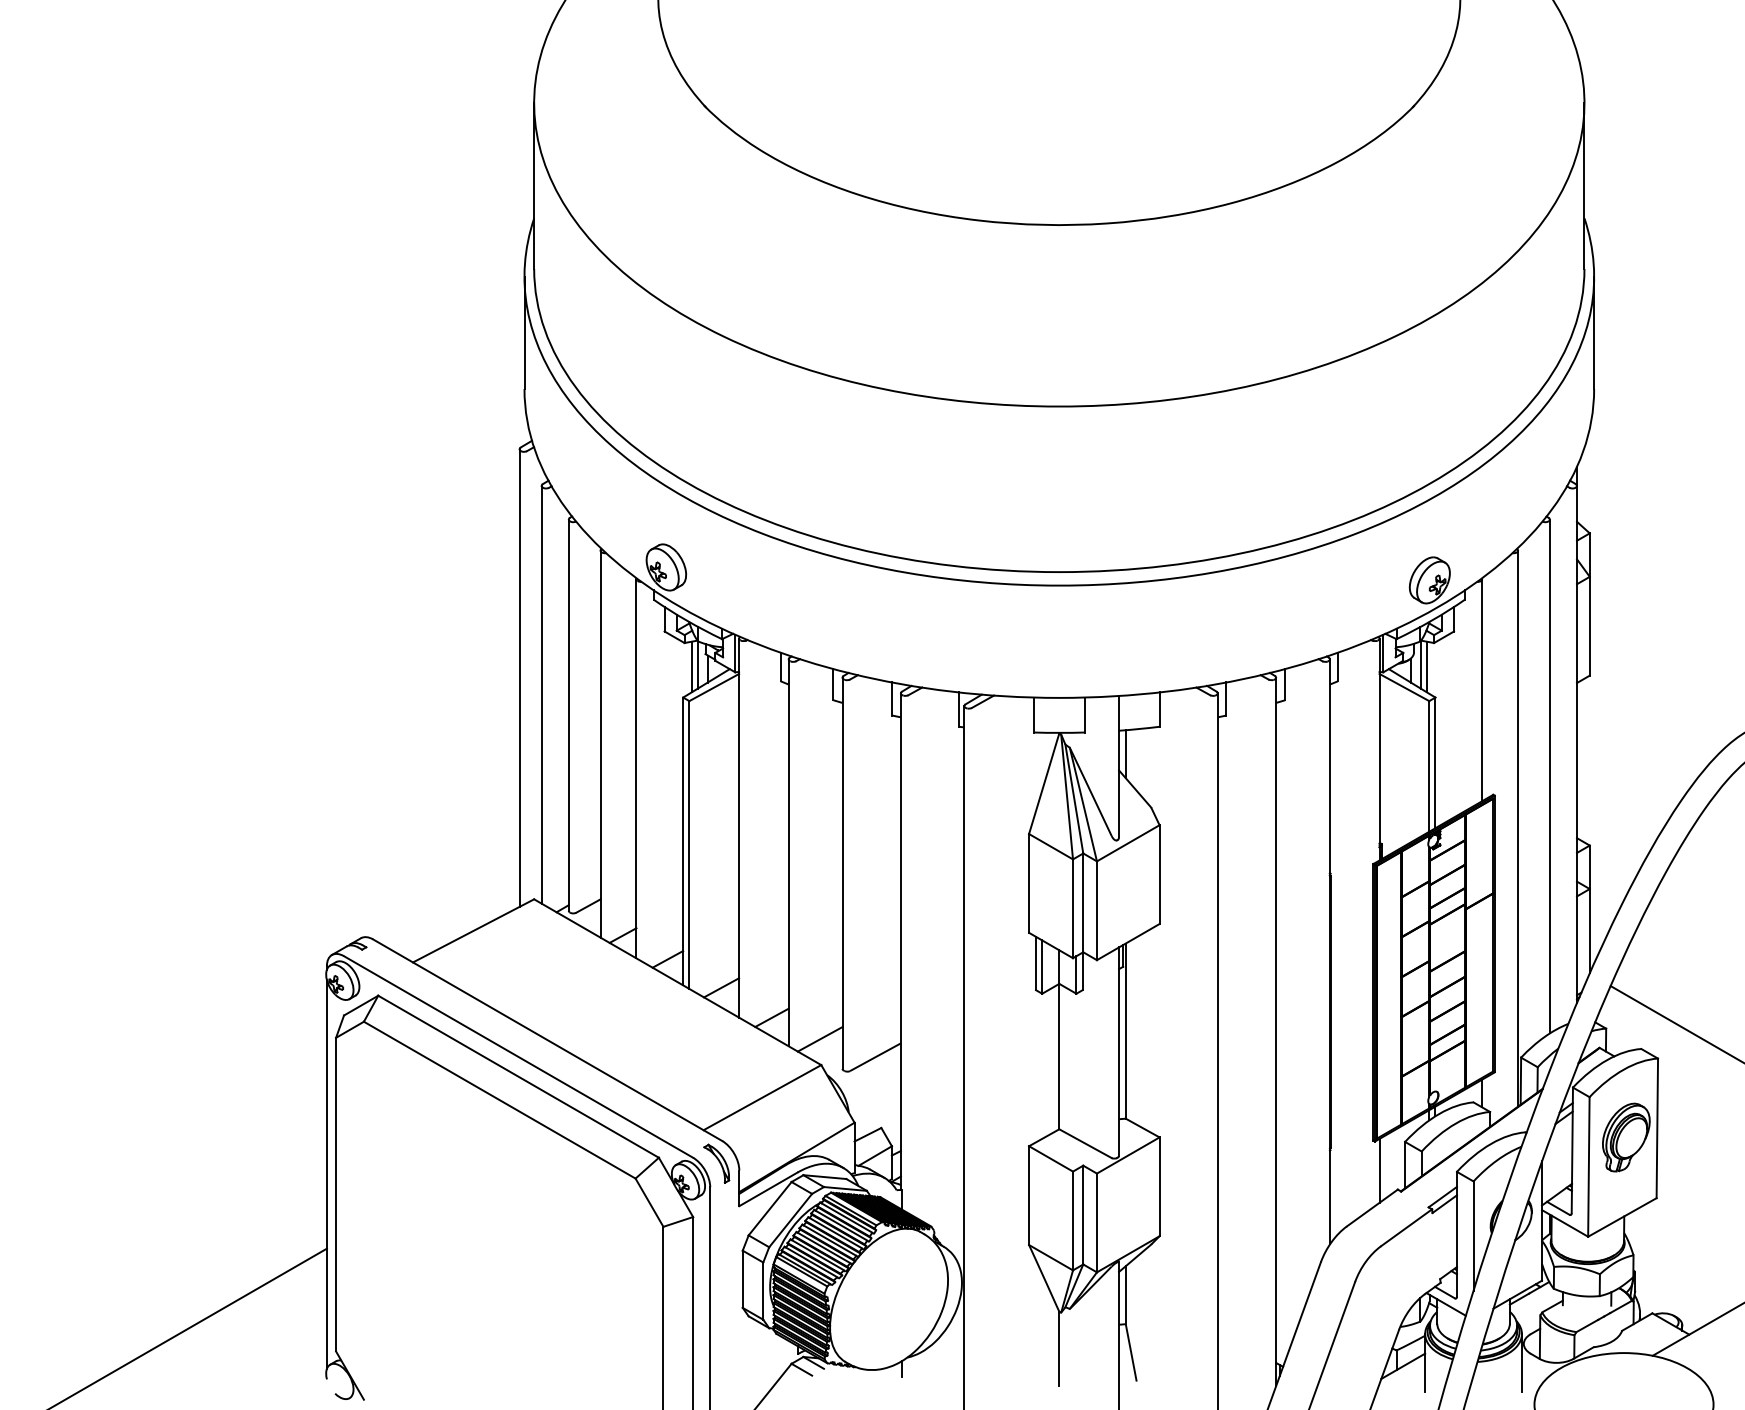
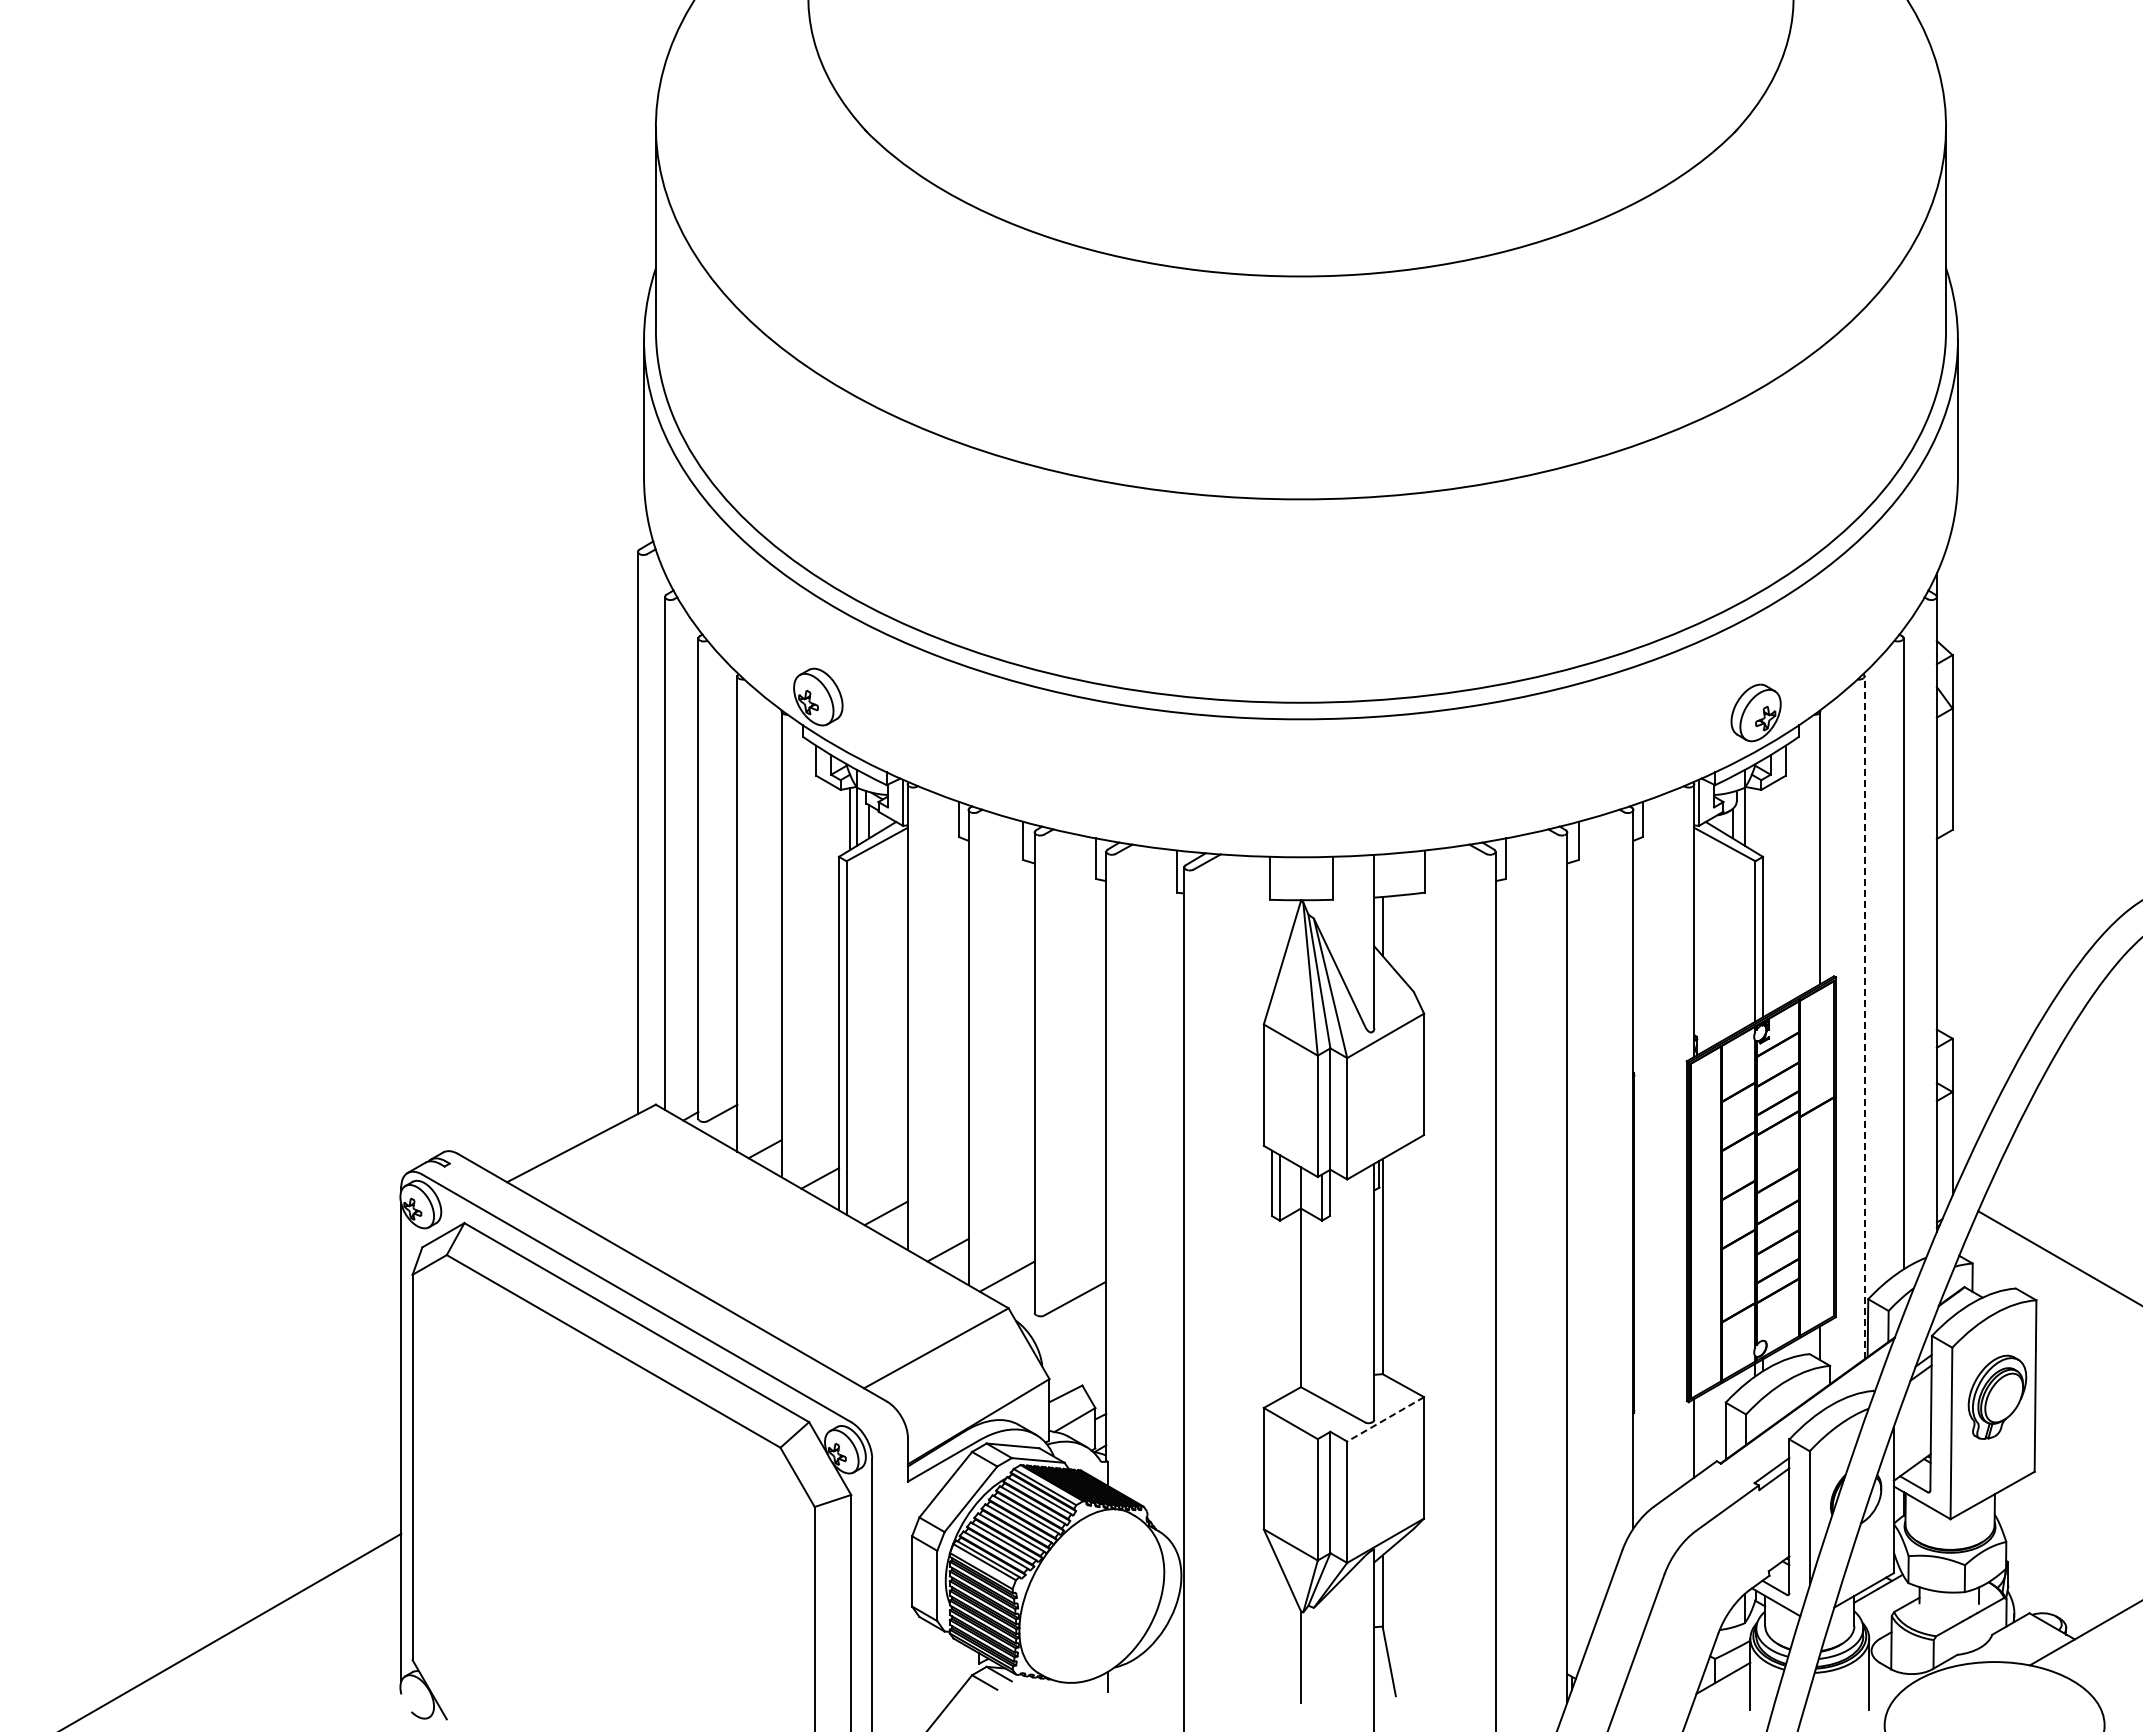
line: (1426, 667) -> (1752, 819), removed
line: (1518, 828) -> (1864, 1017), solid -> dashed
line: (1128, 1155) -> (1385, 1419), solid -> dashed
part: (716, 1163) -> (879, 1429), removed

